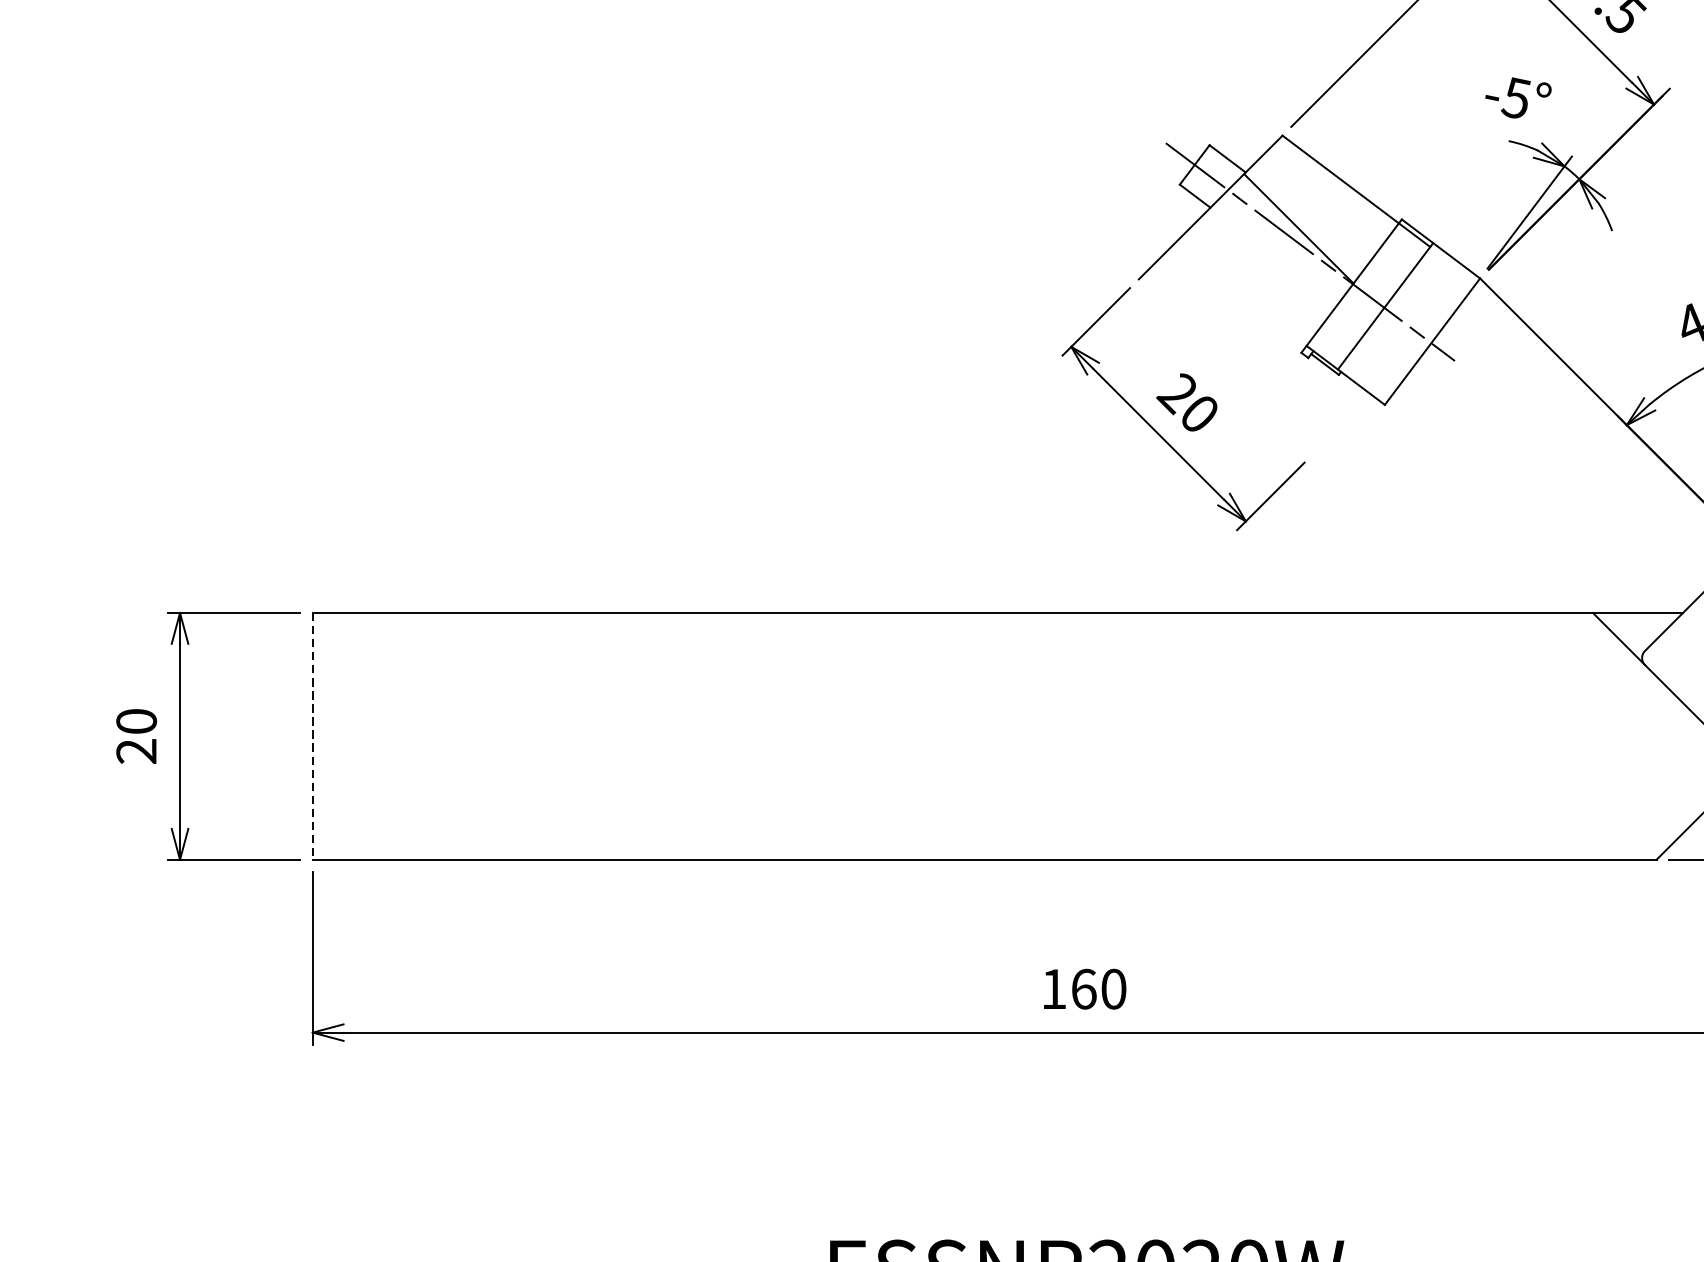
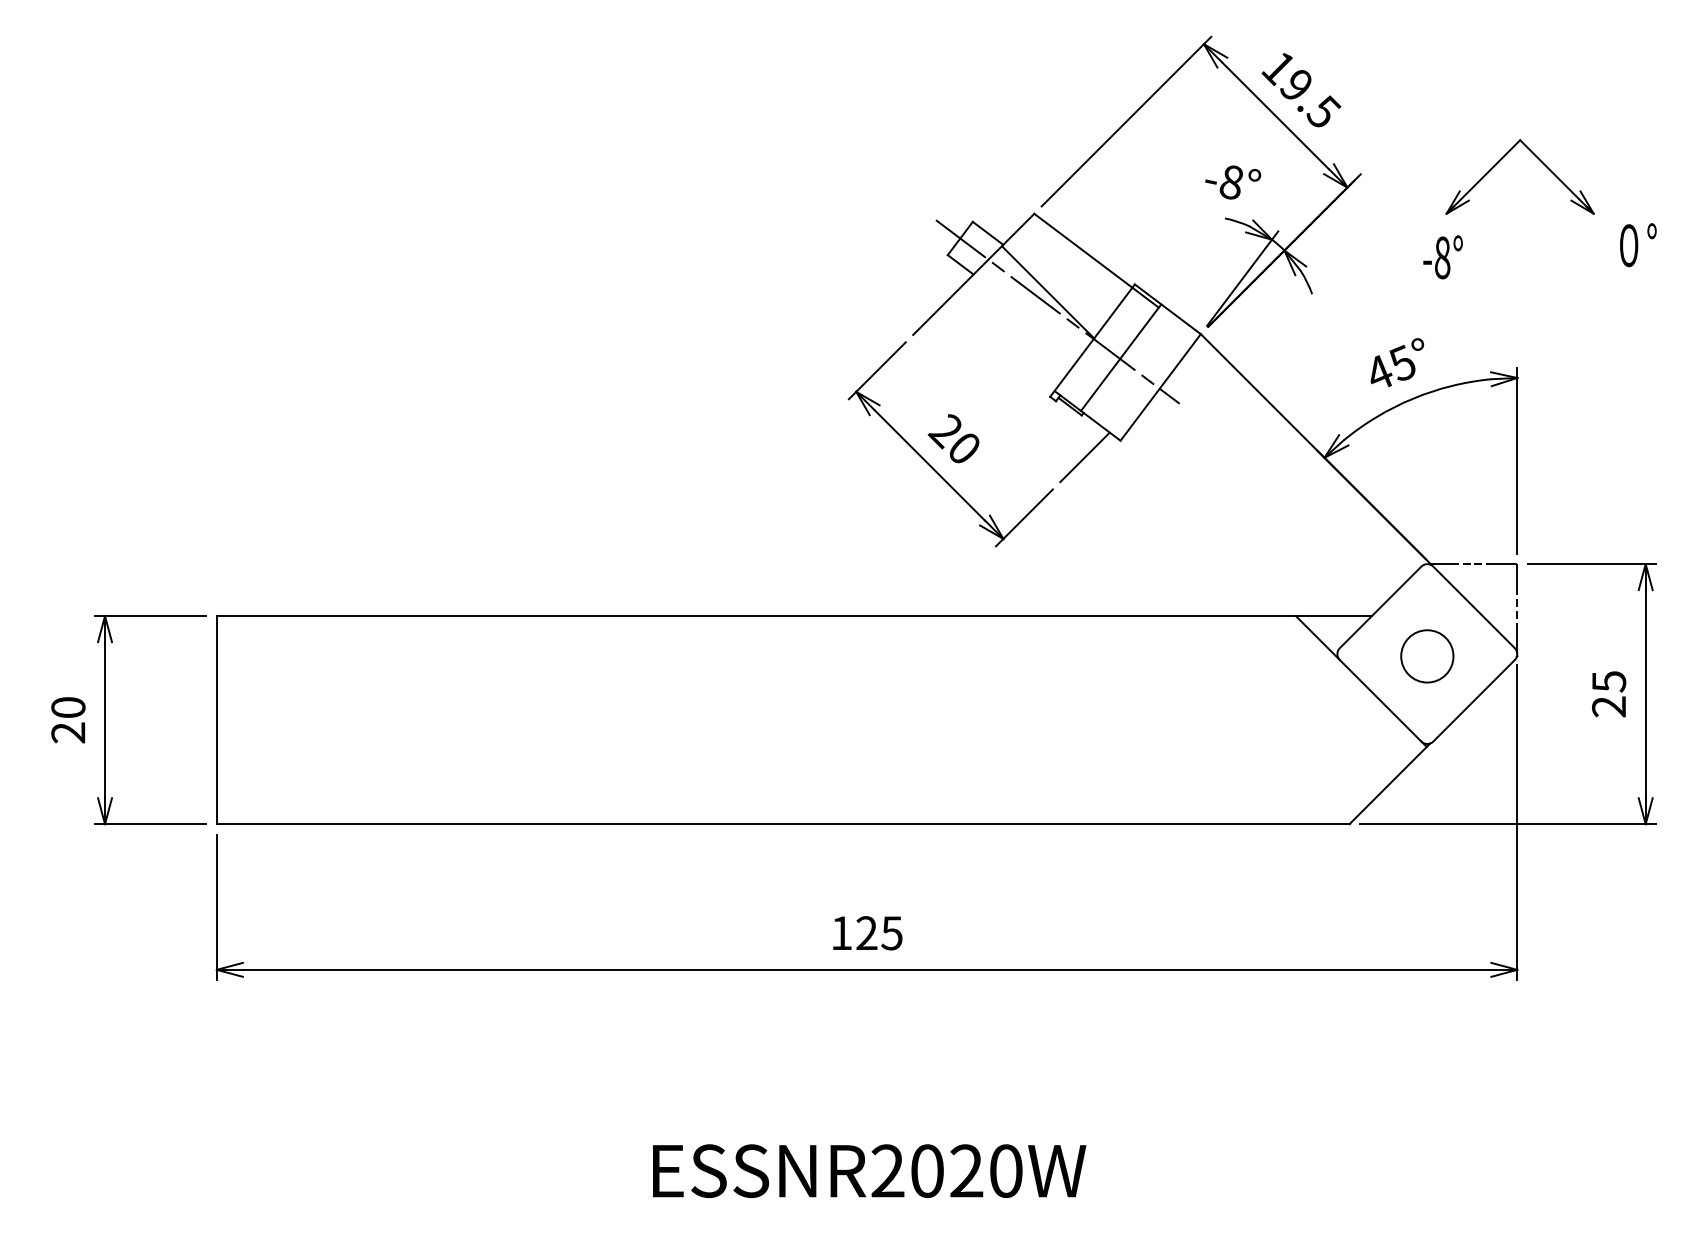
text: (1515, 97) -> (1230, 181), -5° -> -8°
line: (1342, 424) -> (1084, 457), added
line: (312, 736) -> (216, 720), dashed -> solid
text: (1098, 989) -> (879, 933), 160 -> 125

